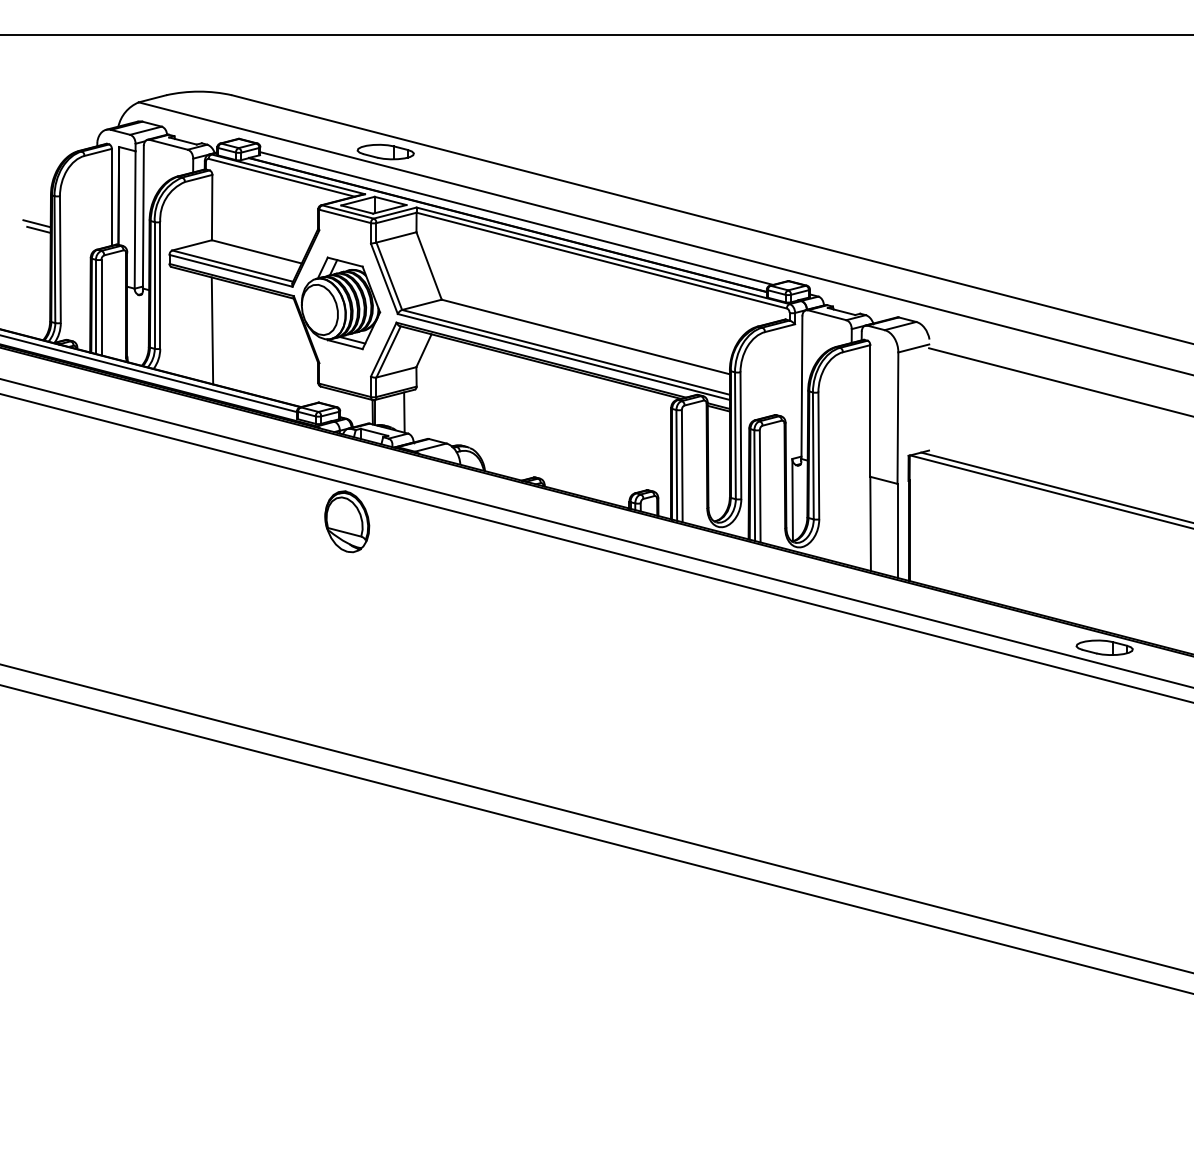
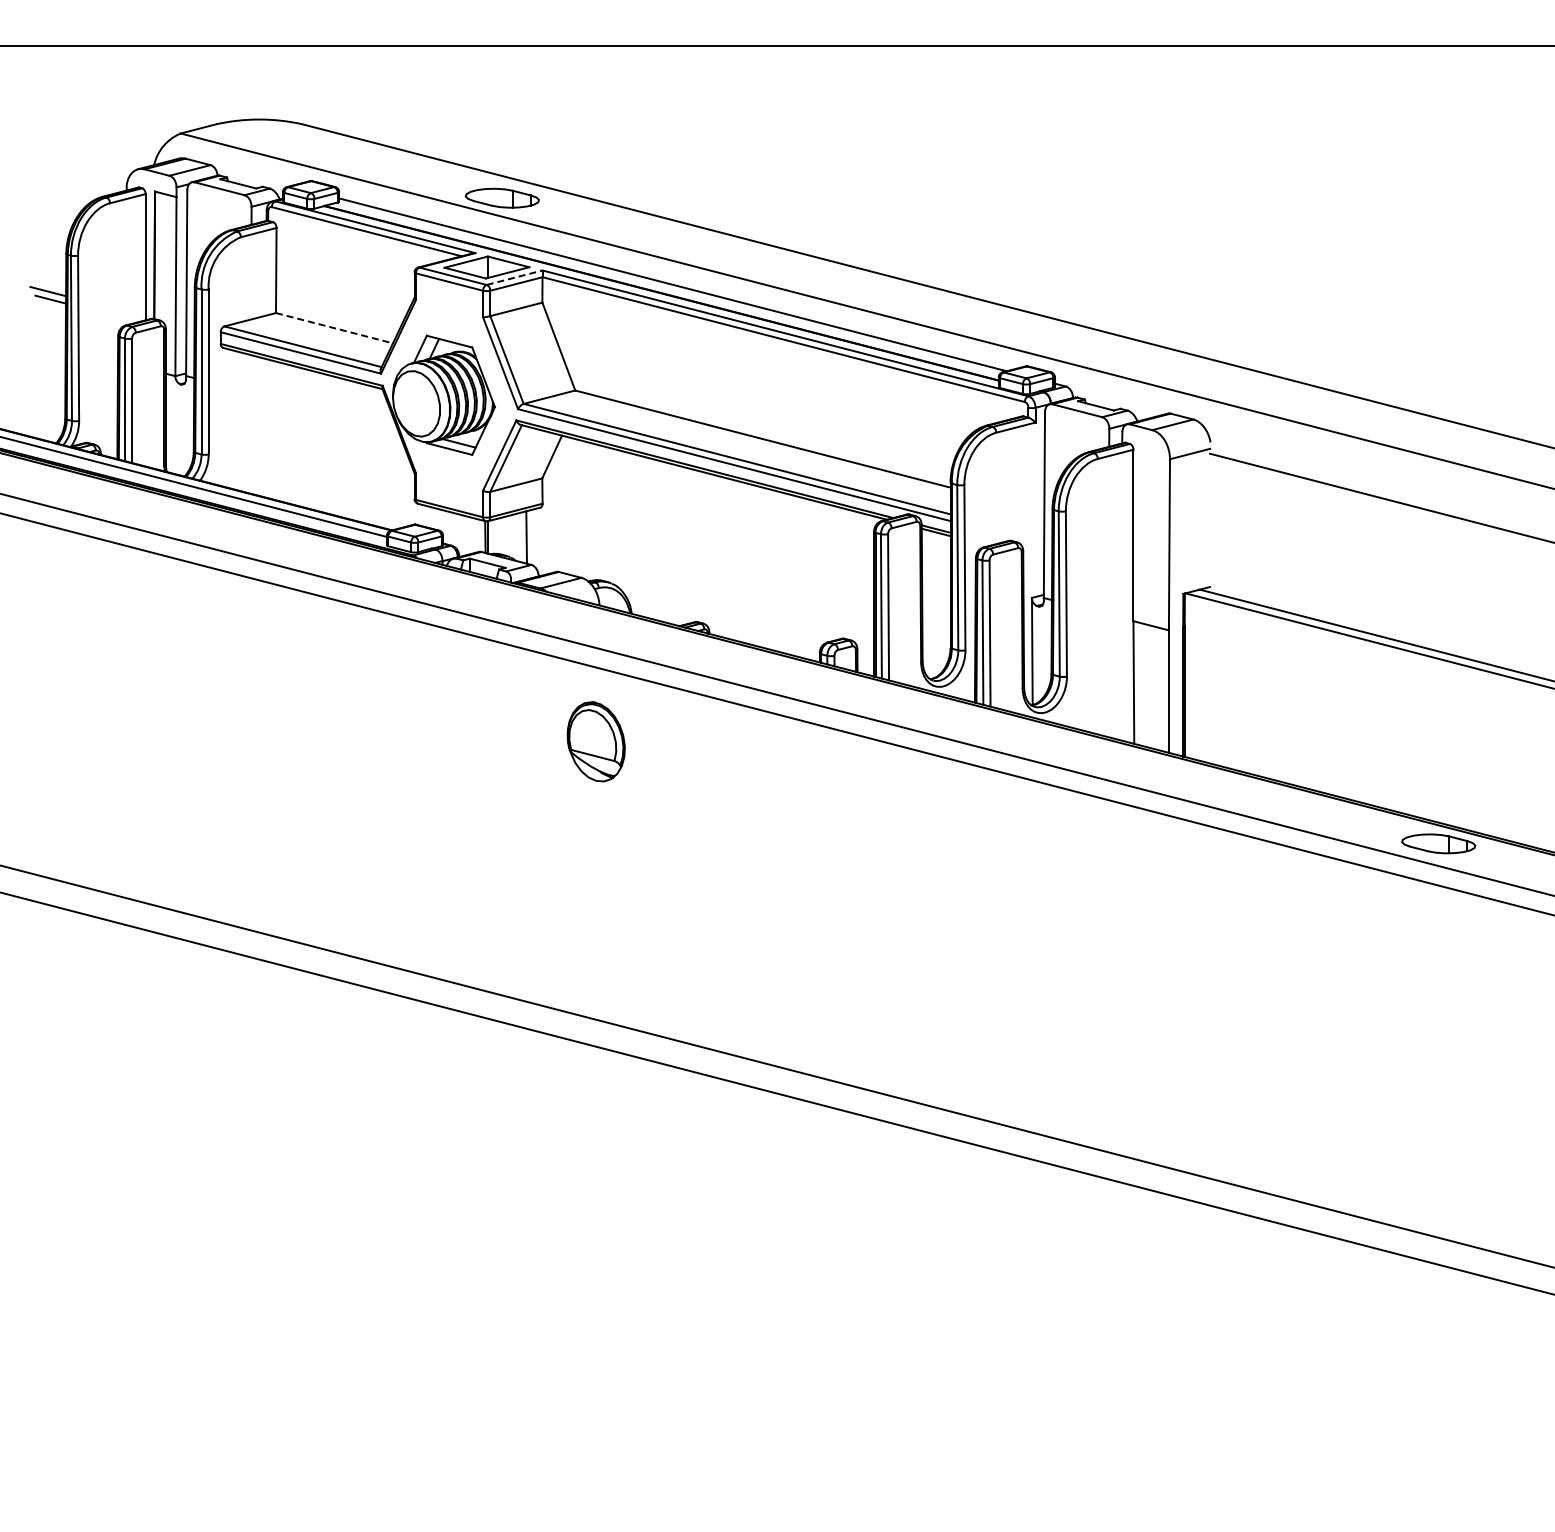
line: (395, 212) -> (514, 277), solid -> dashed
line: (256, 252) -> (334, 328), solid -> dashed
line: (212, 330) -> (276, 430), removed
part: (346, 521) -> (595, 741), moved

